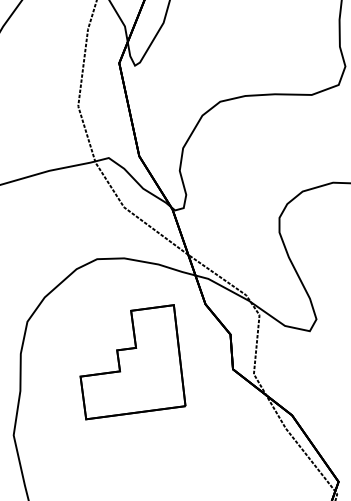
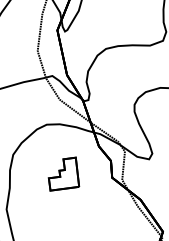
part: (131, 360) -> (63, 173), size x0.6

